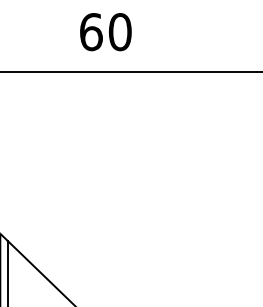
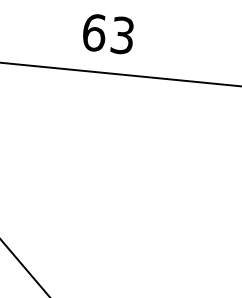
text: (119, 32) -> (121, 35), 60 -> 63

